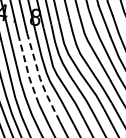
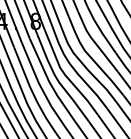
line: (27, 71) -> (35, 76), dashed -> solid
line: (40, 78) -> (49, 81), dashed -> solid

